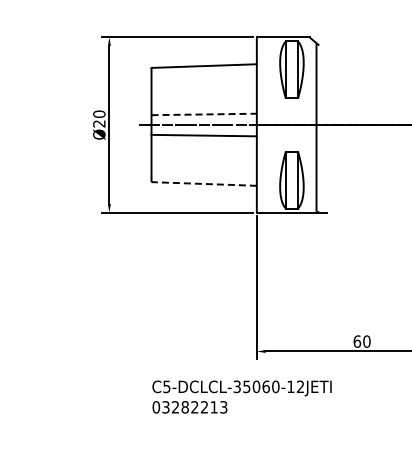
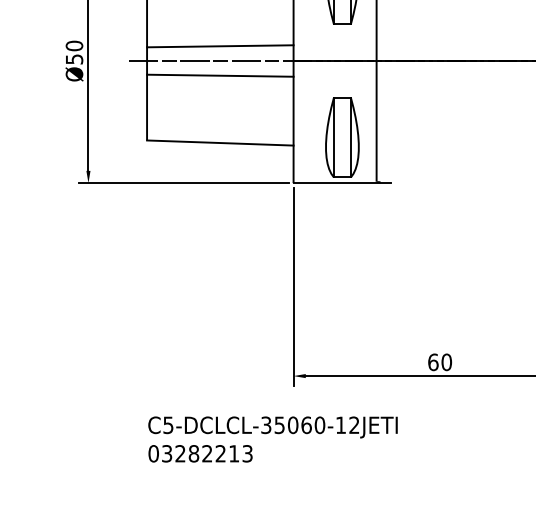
line: (204, 114) -> (220, 46), dashed -> solid
text: (99, 123) -> (74, 58), Ø20 -> Ø50
line: (204, 183) -> (220, 142), dashed -> solid

